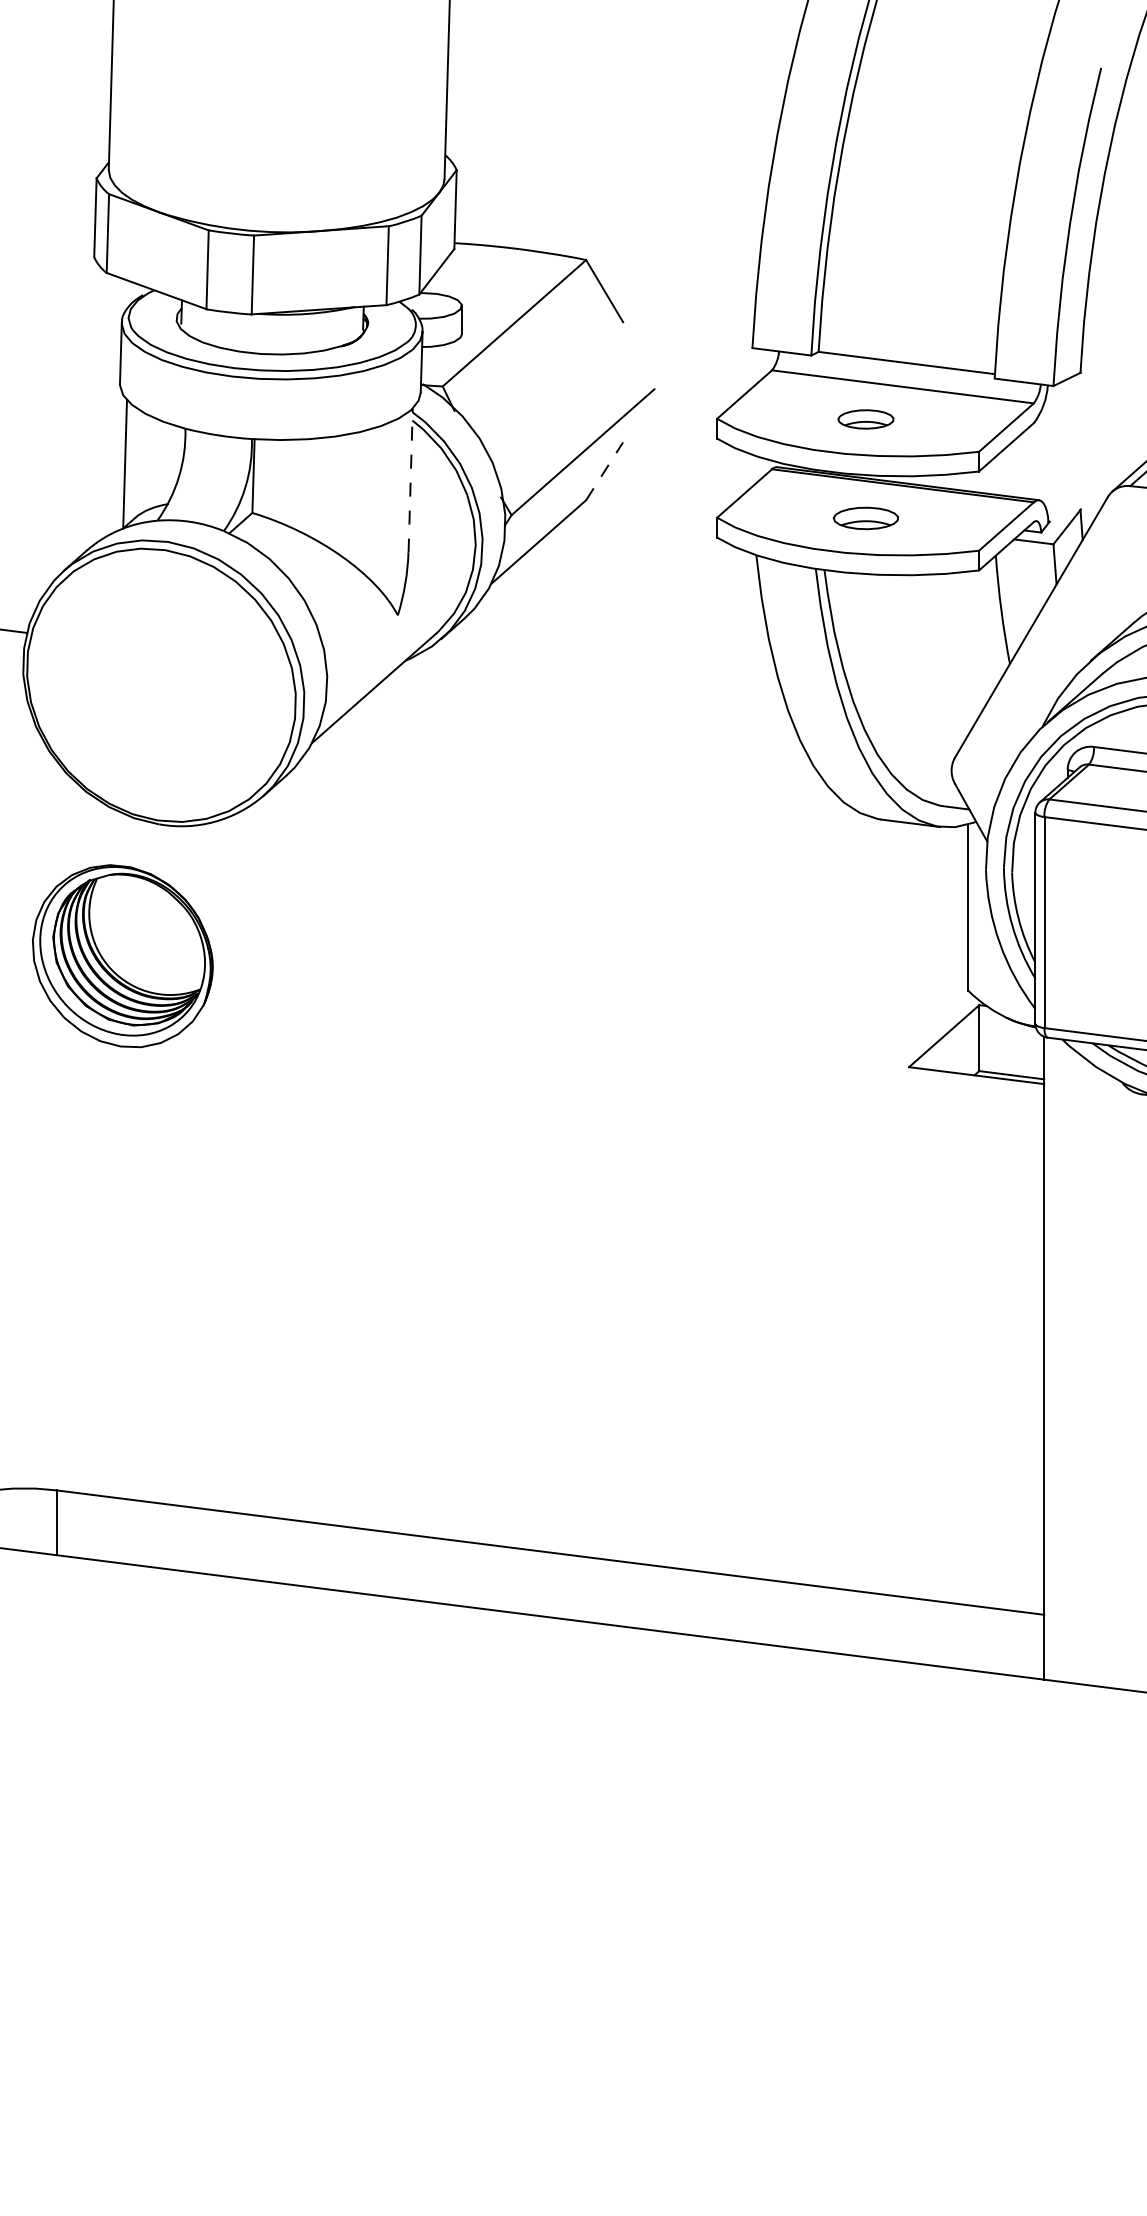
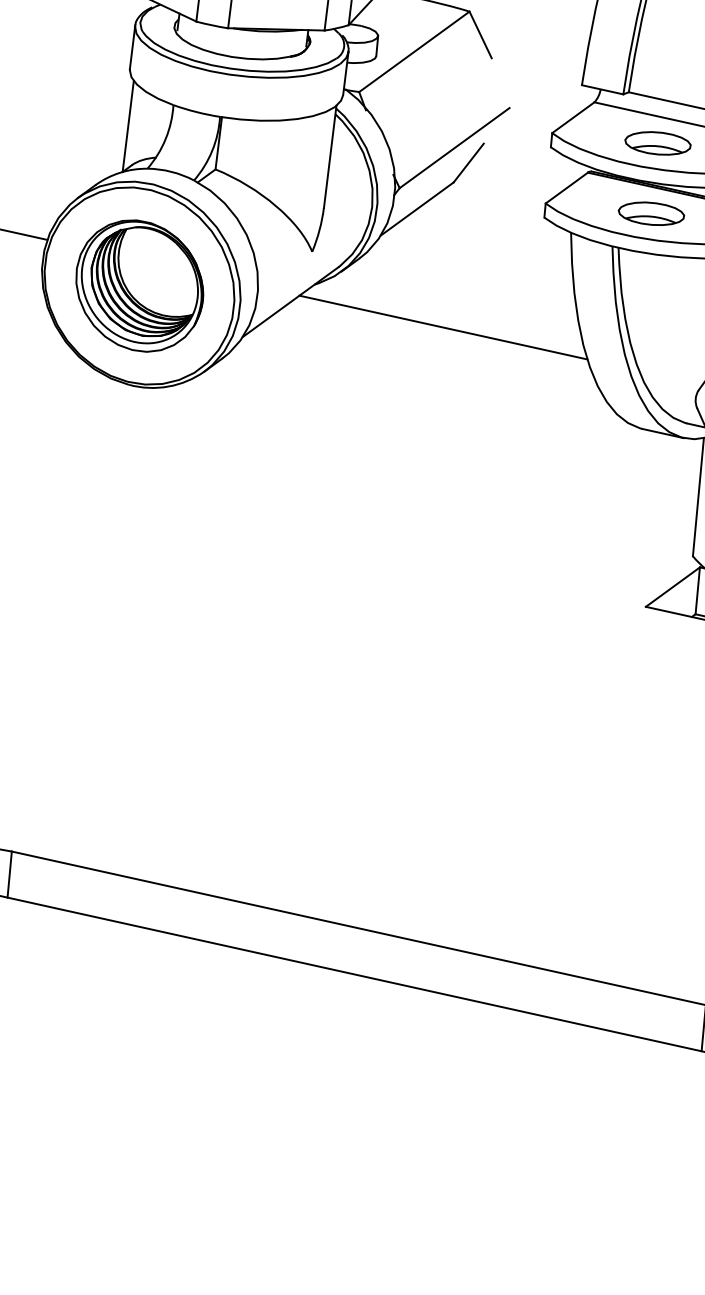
part: (865, 419) -> (657, 143), size x1.67
line: (604, 470) -> (468, 162), dashed -> solid
line: (410, 480) -> (330, 156), dashed -> solid
part: (865, 518) -> (651, 213), size x1.43
line: (590, 703) -> (443, 327), added
part: (122, 956) -> (139, 286), moved

